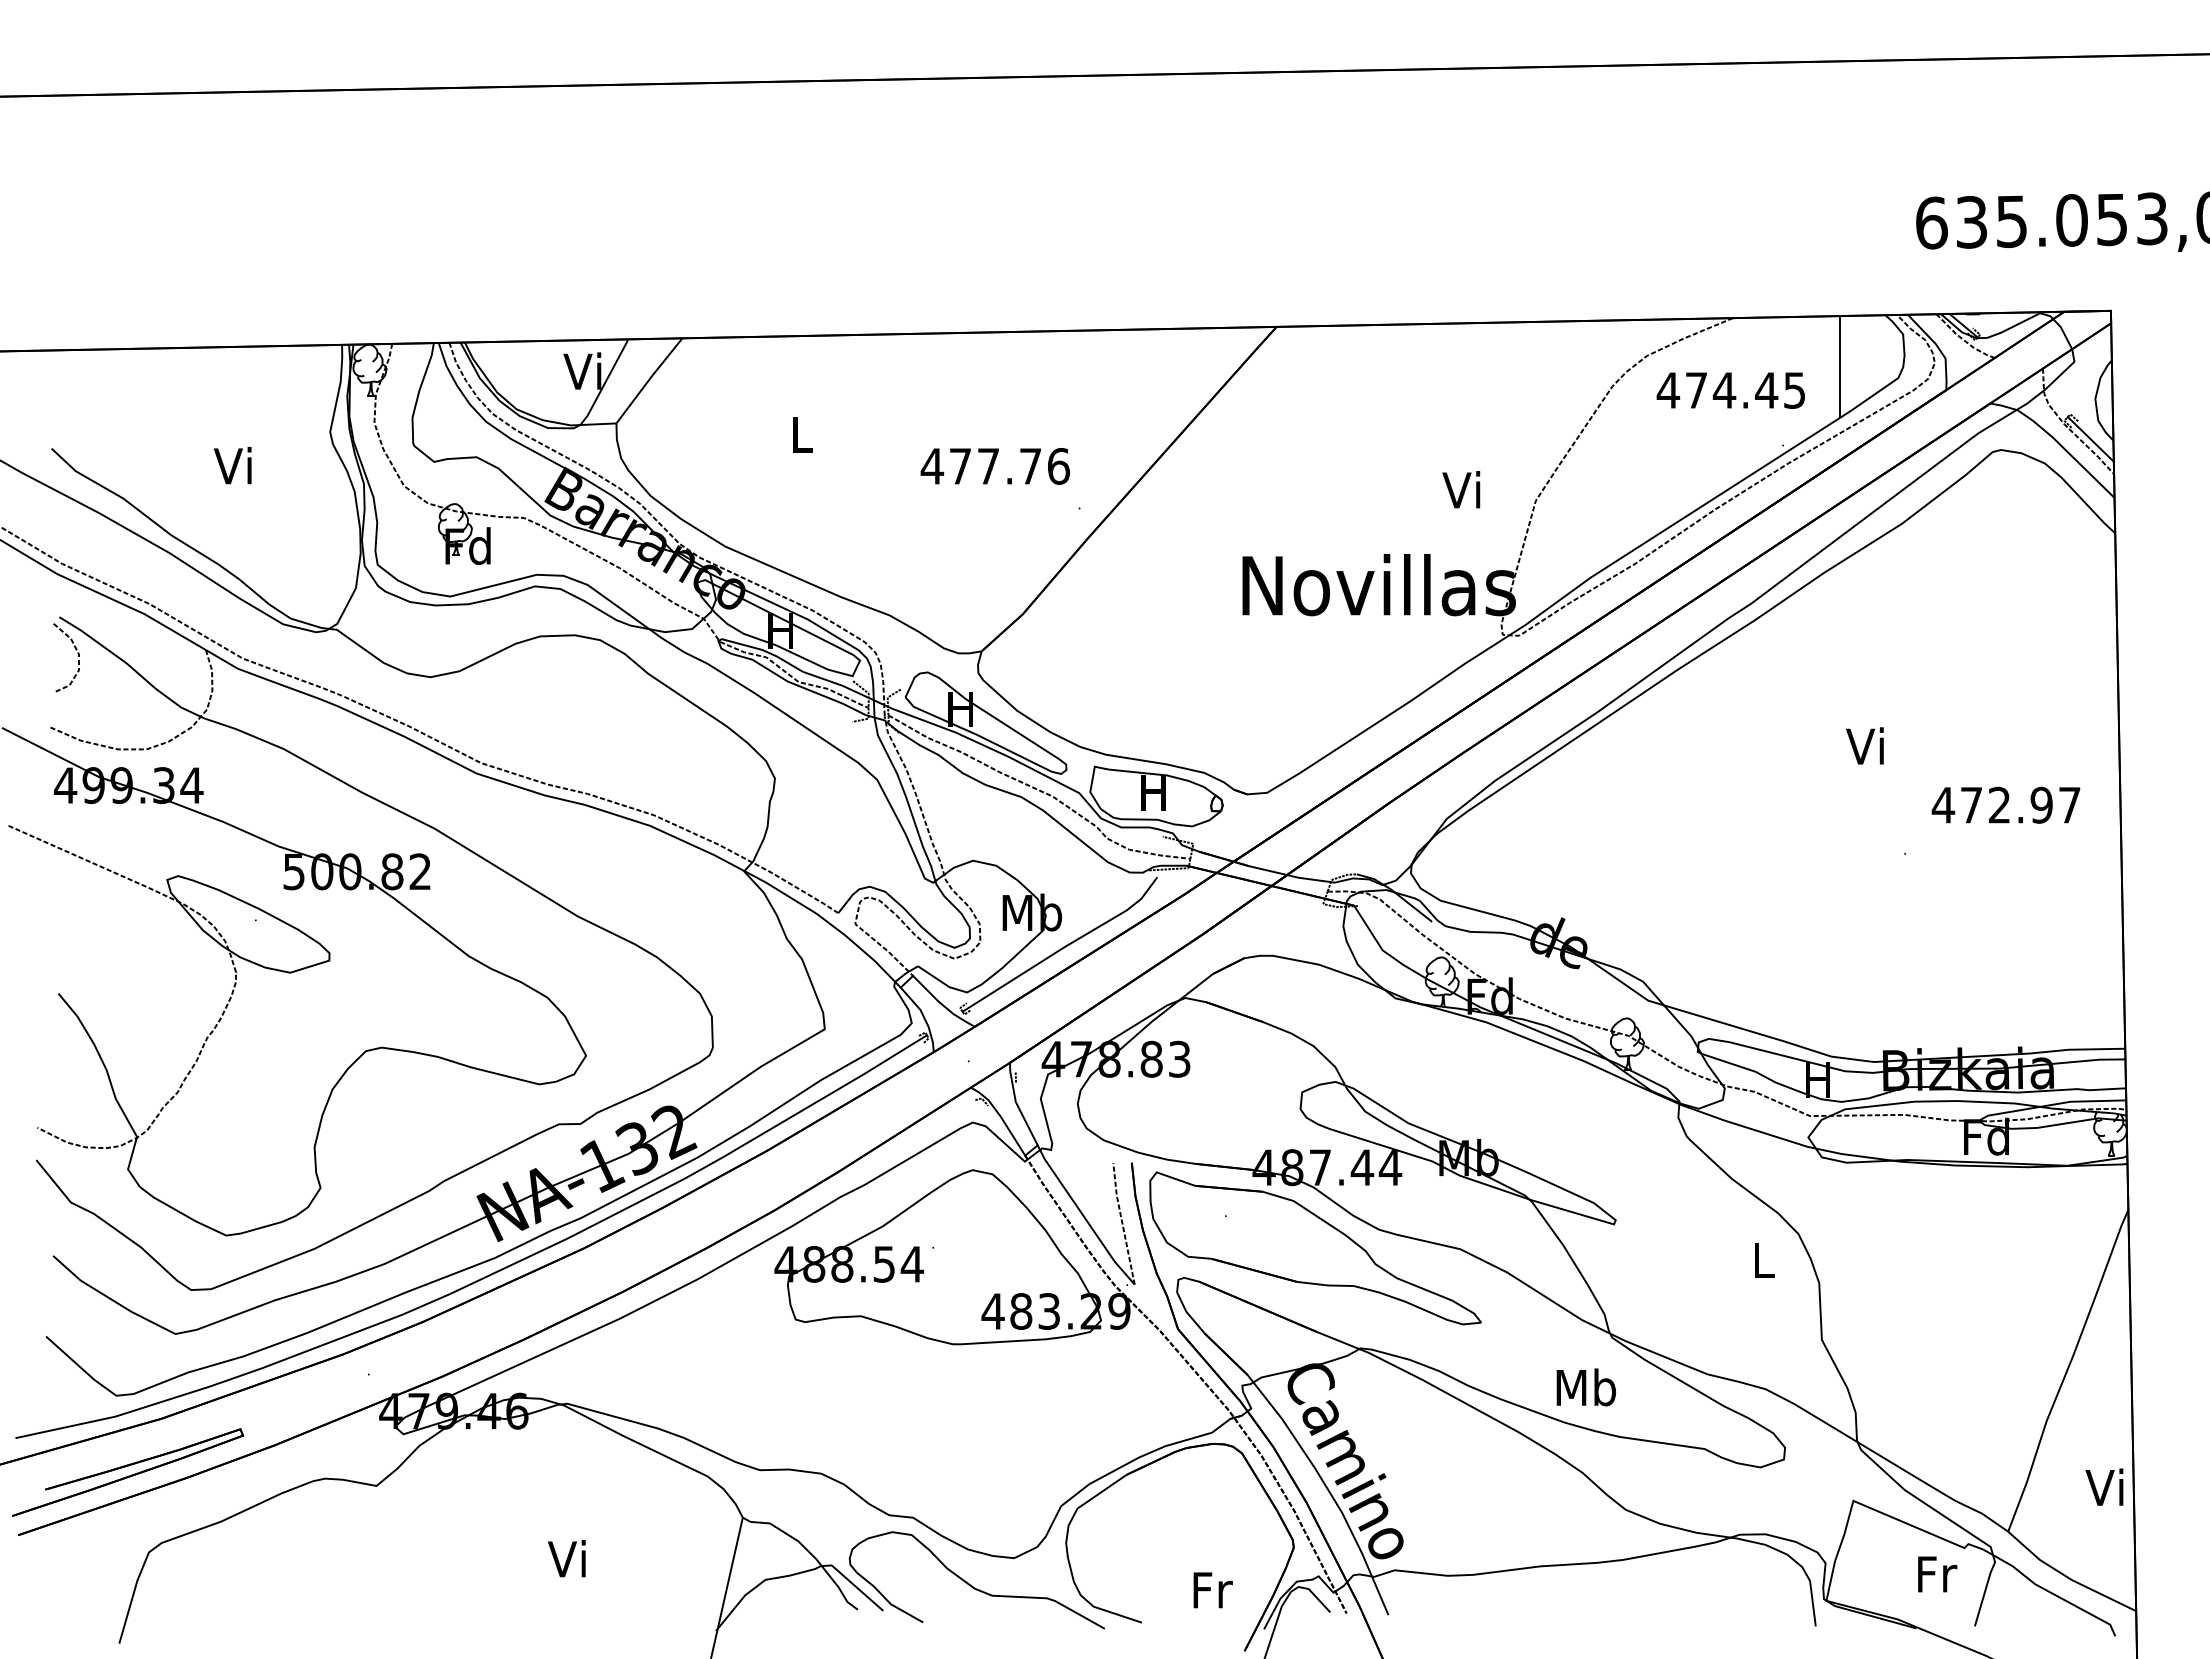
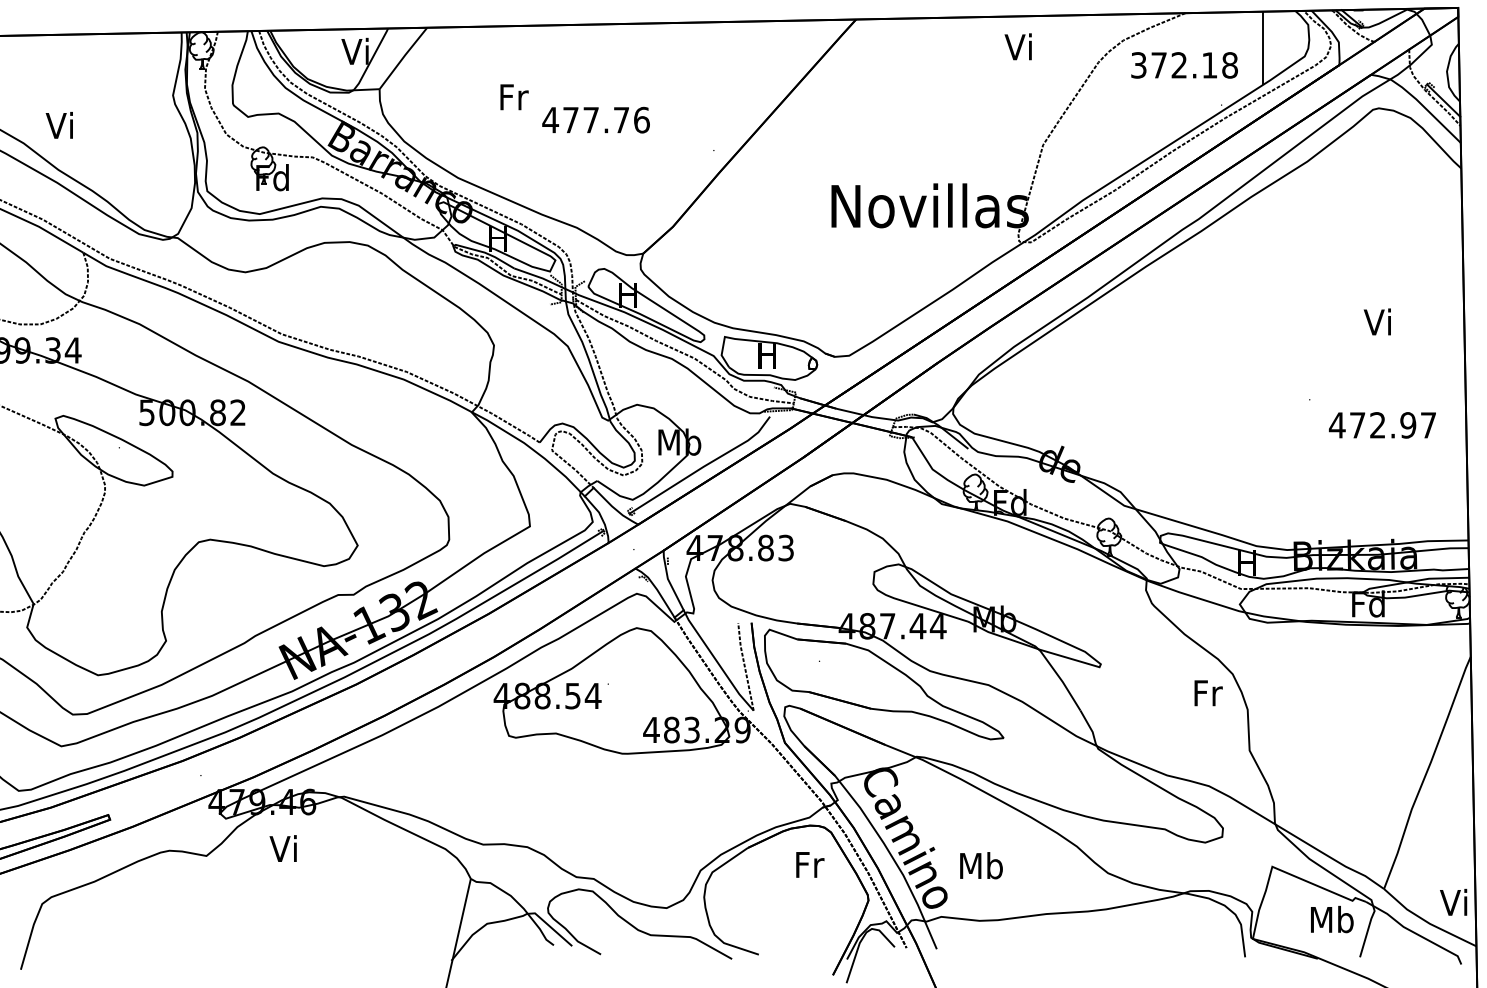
text: (1730, 390) -> (1183, 65), 474.45 -> 372.18
text: (802, 434) -> (513, 97), L -> Fr
text: (232, 465) -> (59, 125), moved
text: (995, 466) -> (596, 120), moved
text: (1461, 489) -> (1018, 46), moved
text: (1864, 745) -> (1377, 321), moved
text: (2005, 804) -> (1382, 424), moved
text: (1764, 1260) -> (1208, 693), L -> Fr
text: (1586, 1387) -> (981, 865), moved
text: (2104, 1486) -> (1453, 901), moved
text: (566, 1558) -> (282, 848), moved
text: (1936, 1573) -> (1332, 919), Fr -> Mb
text: (1212, 1590) -> (809, 865), moved

